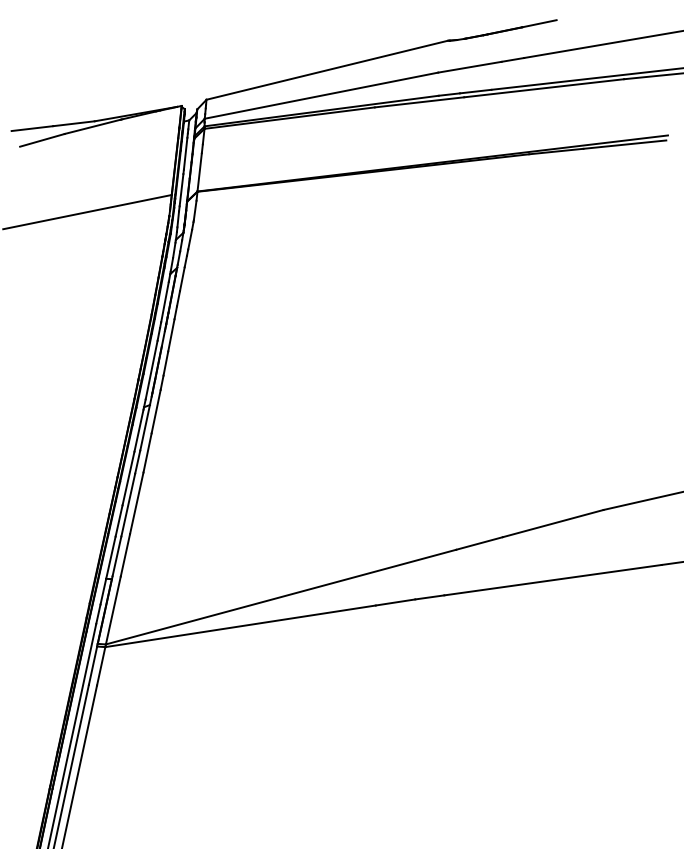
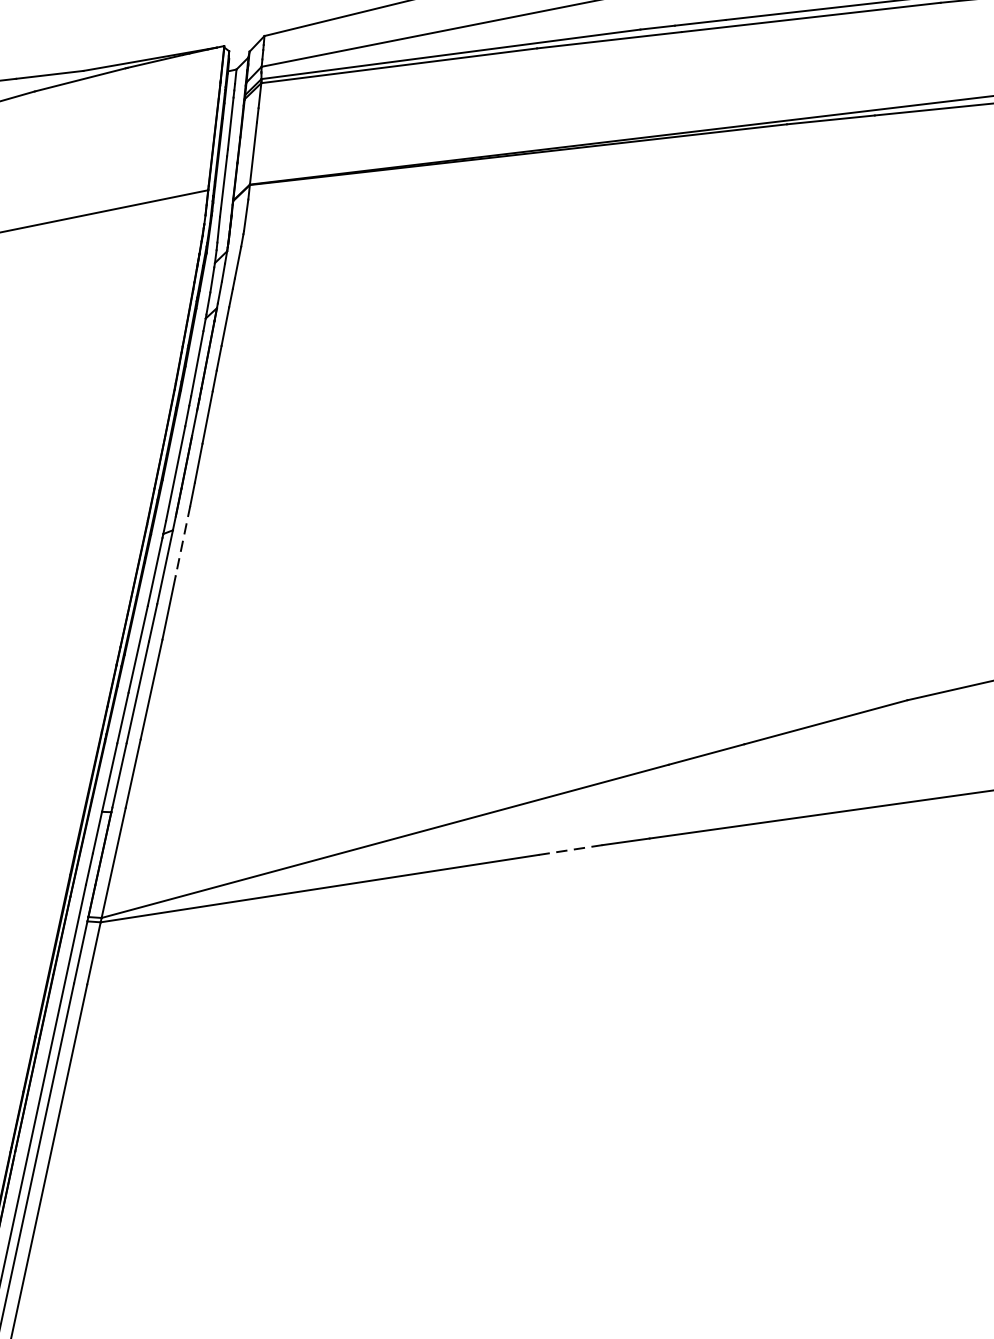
line: (156, 412) -> (183, 542), solid -> dashed
line: (395, 602) -> (570, 850), solid -> dashed

